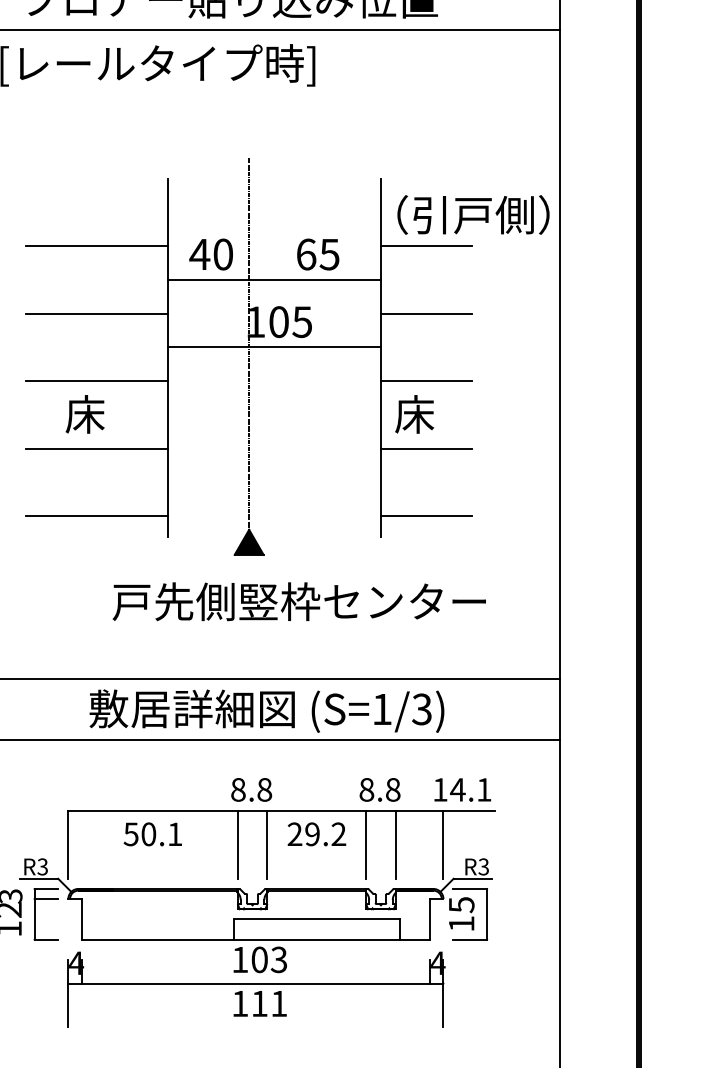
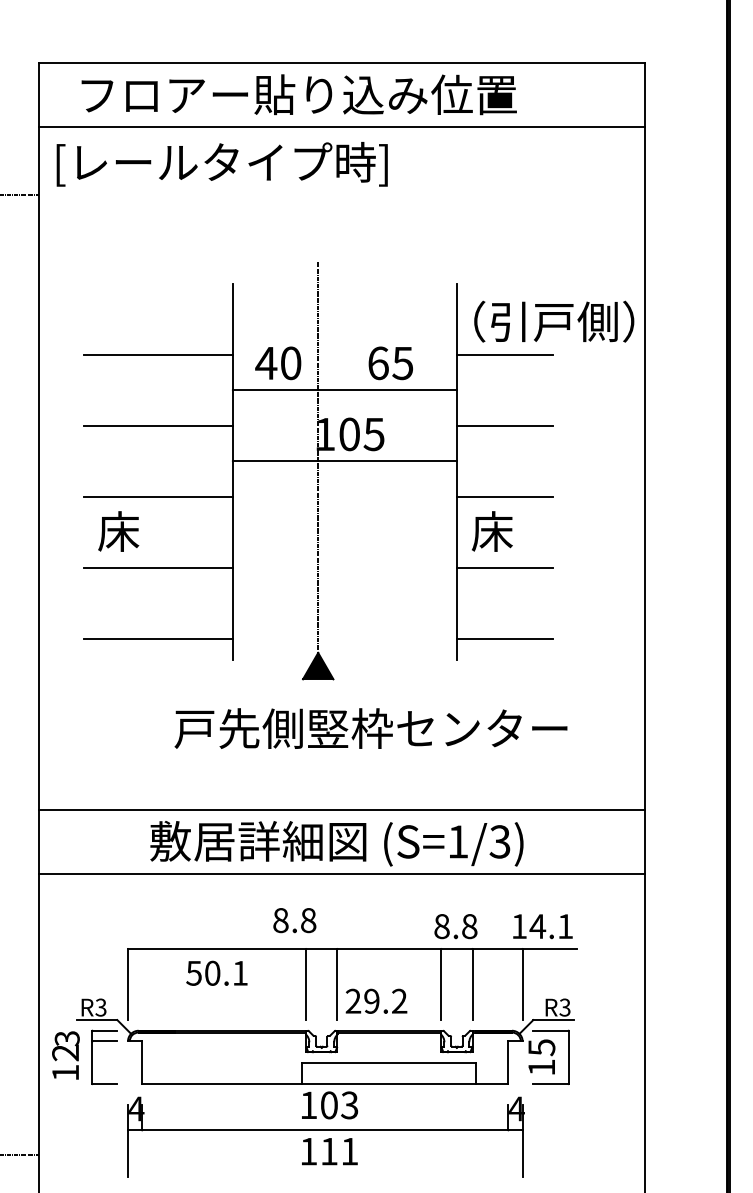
text: (84, 414) -> (118, 531), moved
text: (251, 789) -> (294, 920), moved
text: (316, 833) -> (376, 1000), moved

